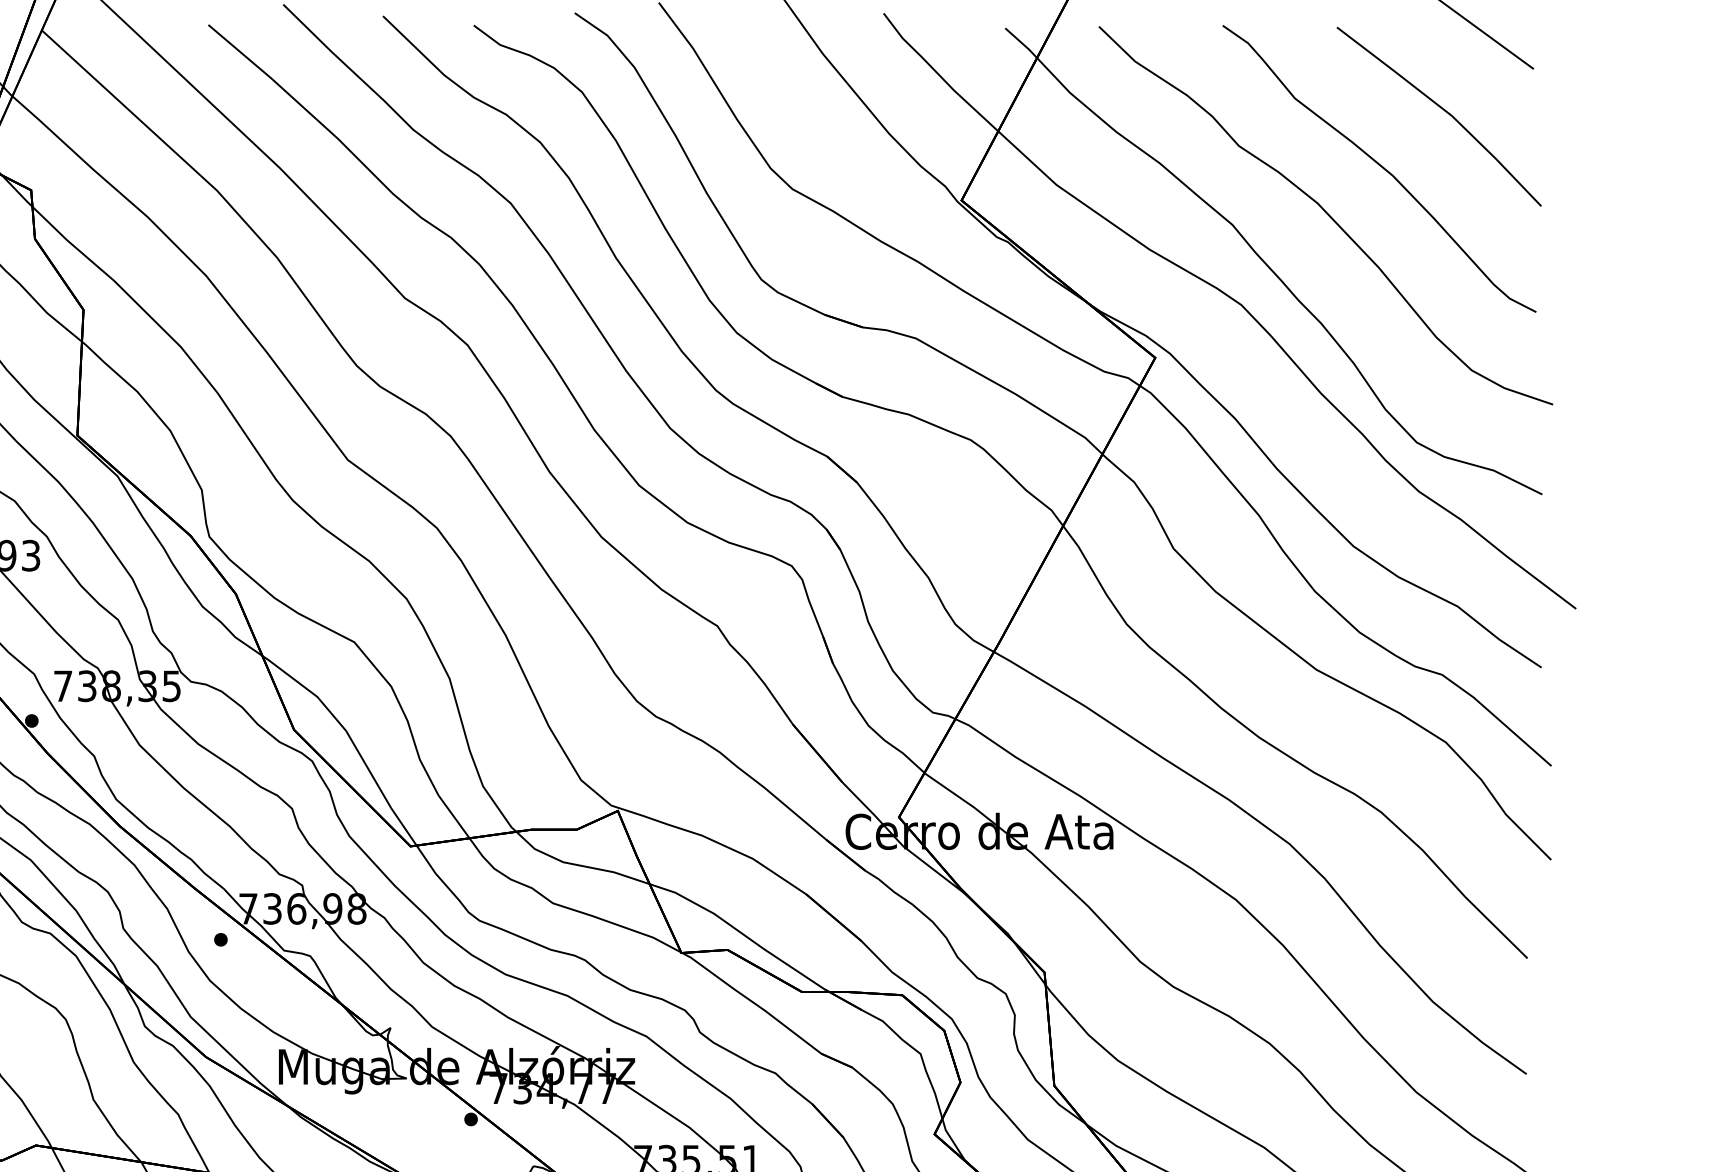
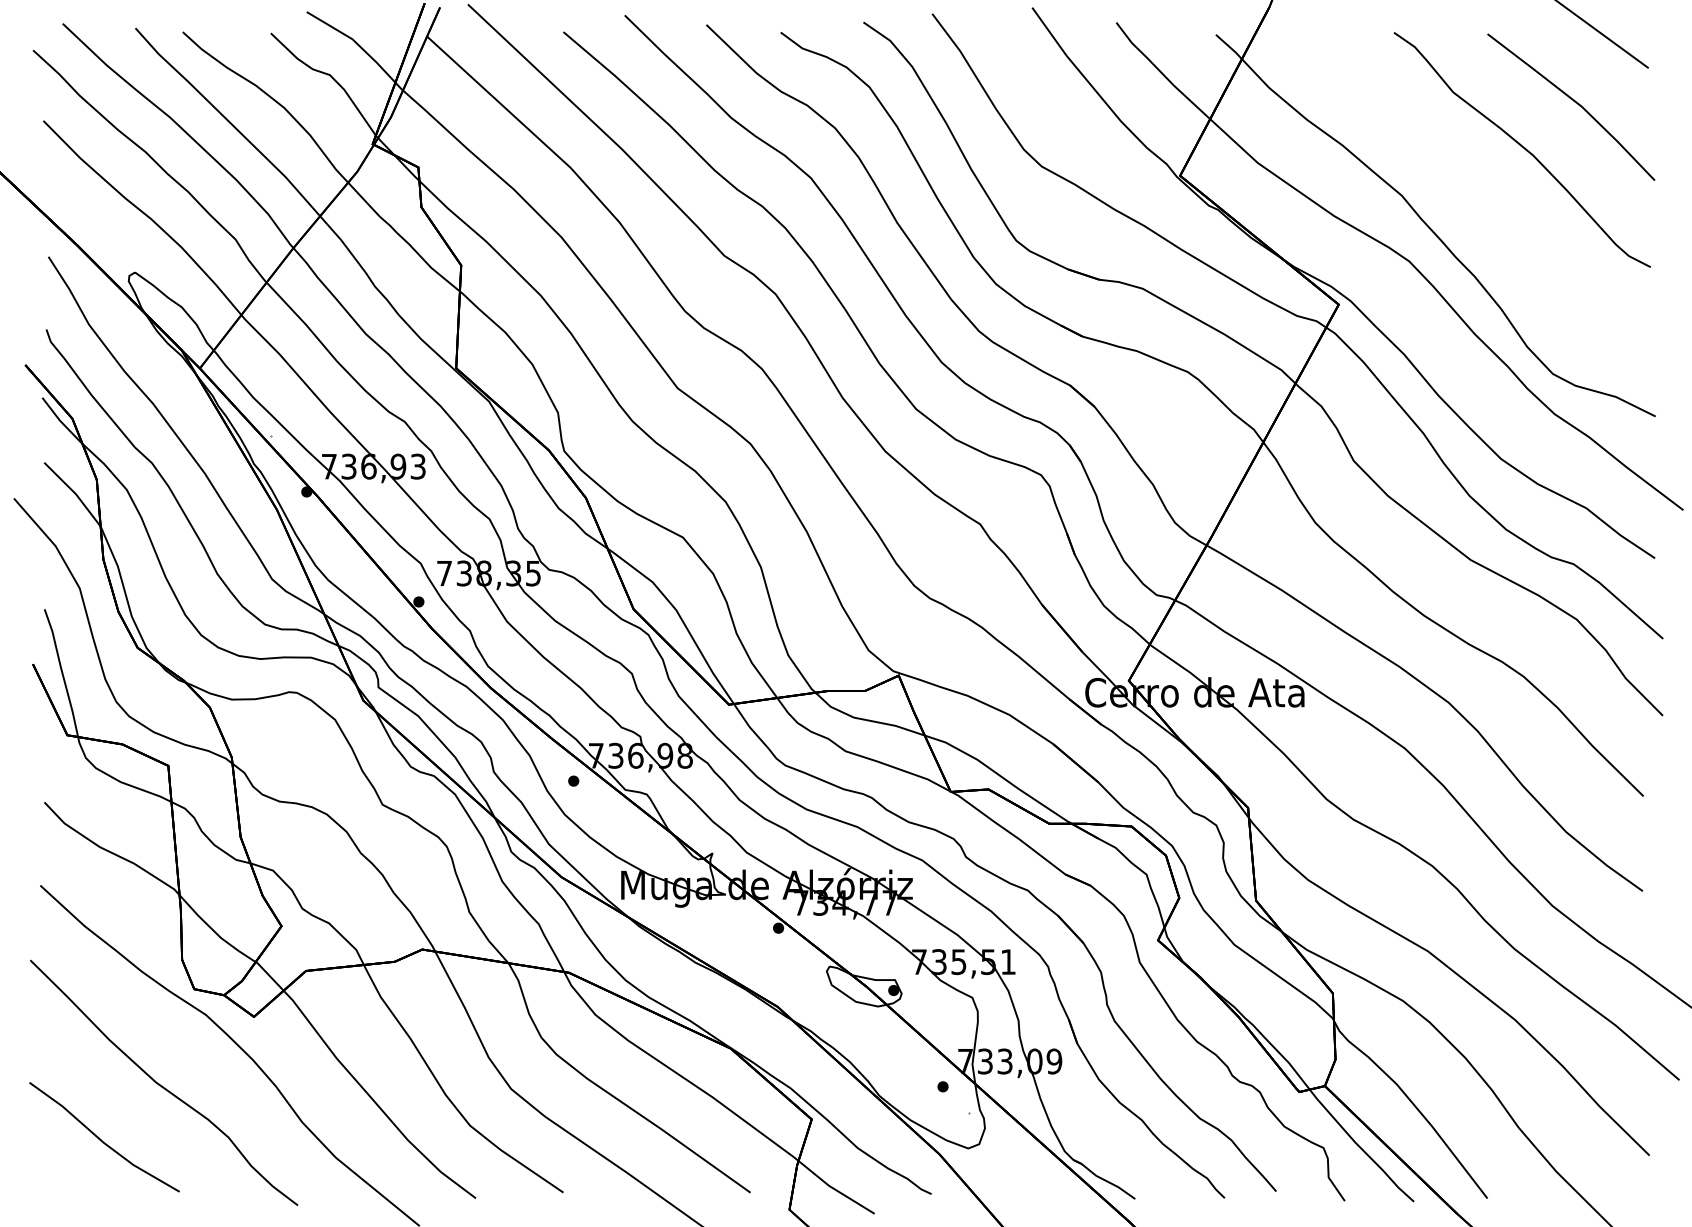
curve: (1327, 214) -> (1479, 187), removed

